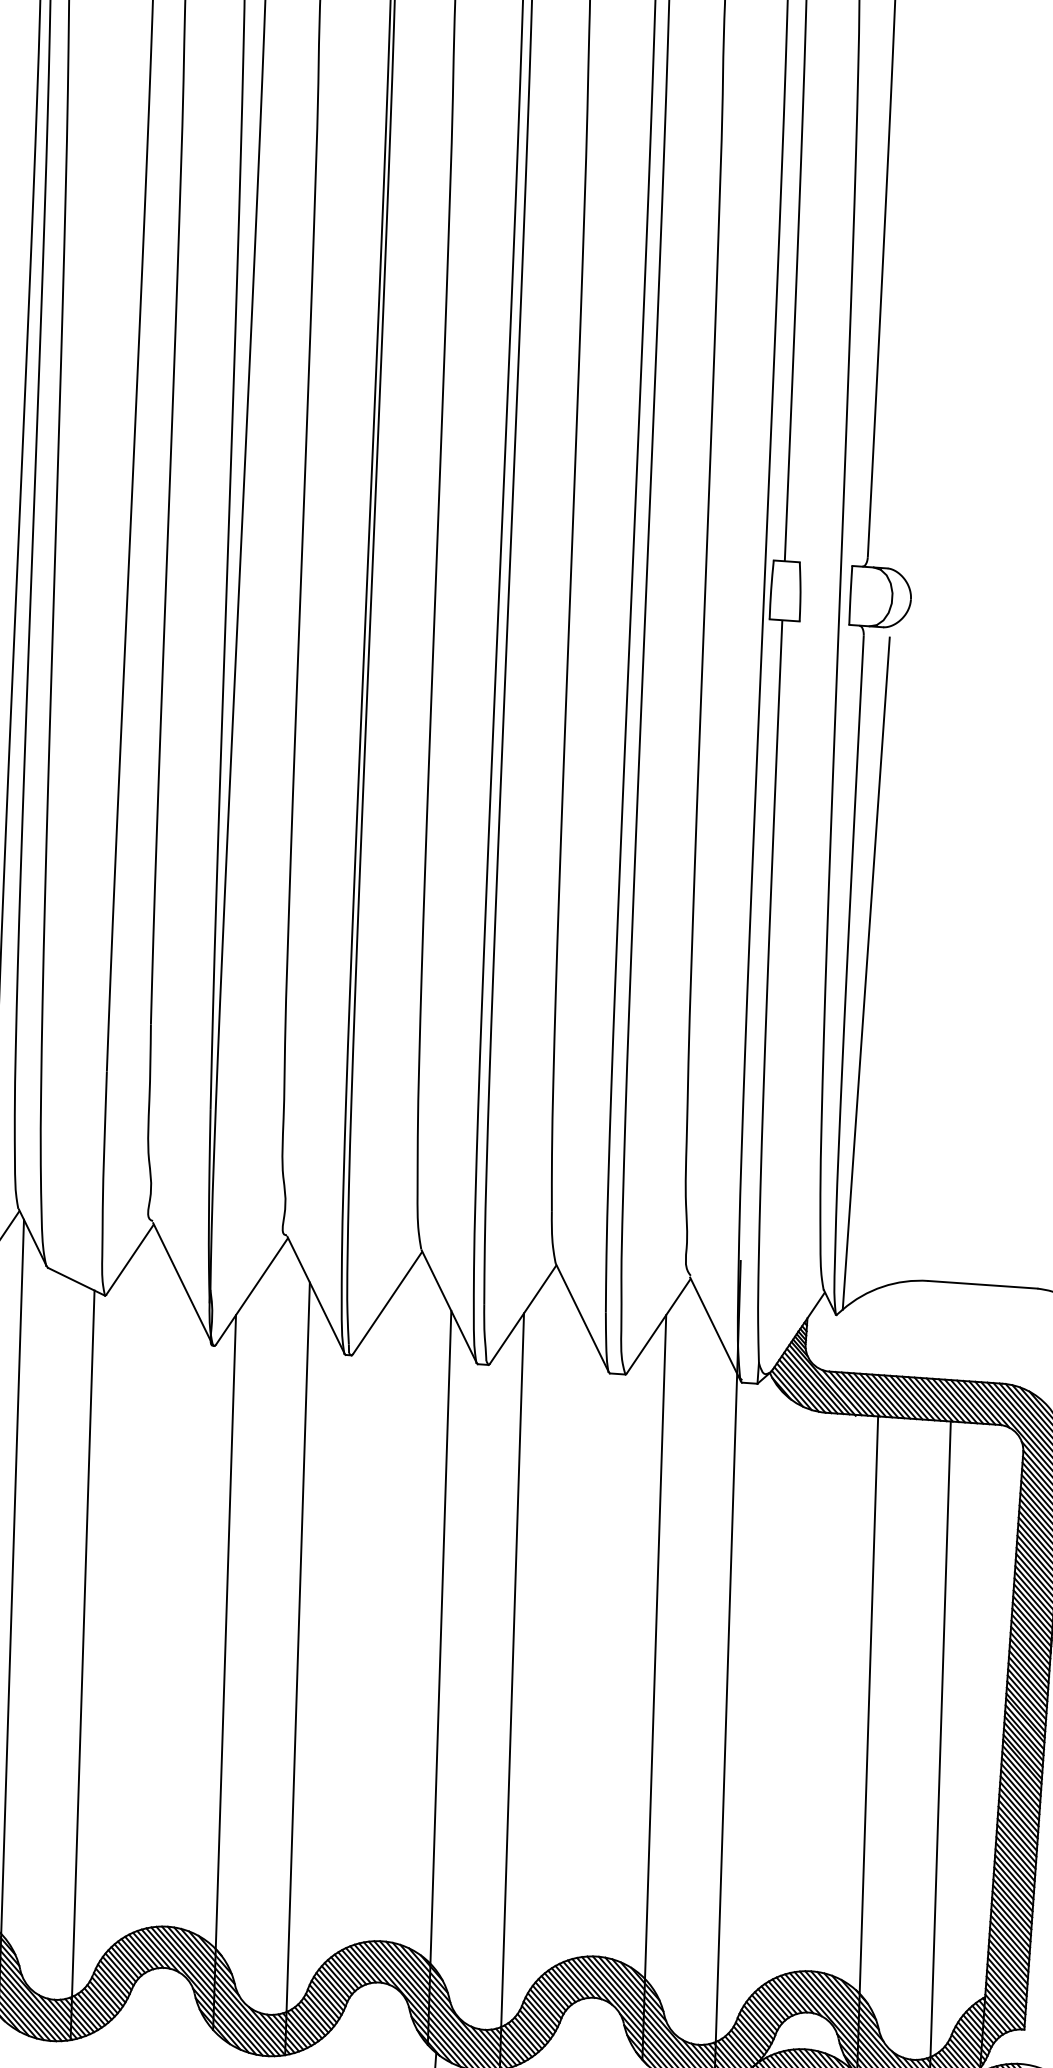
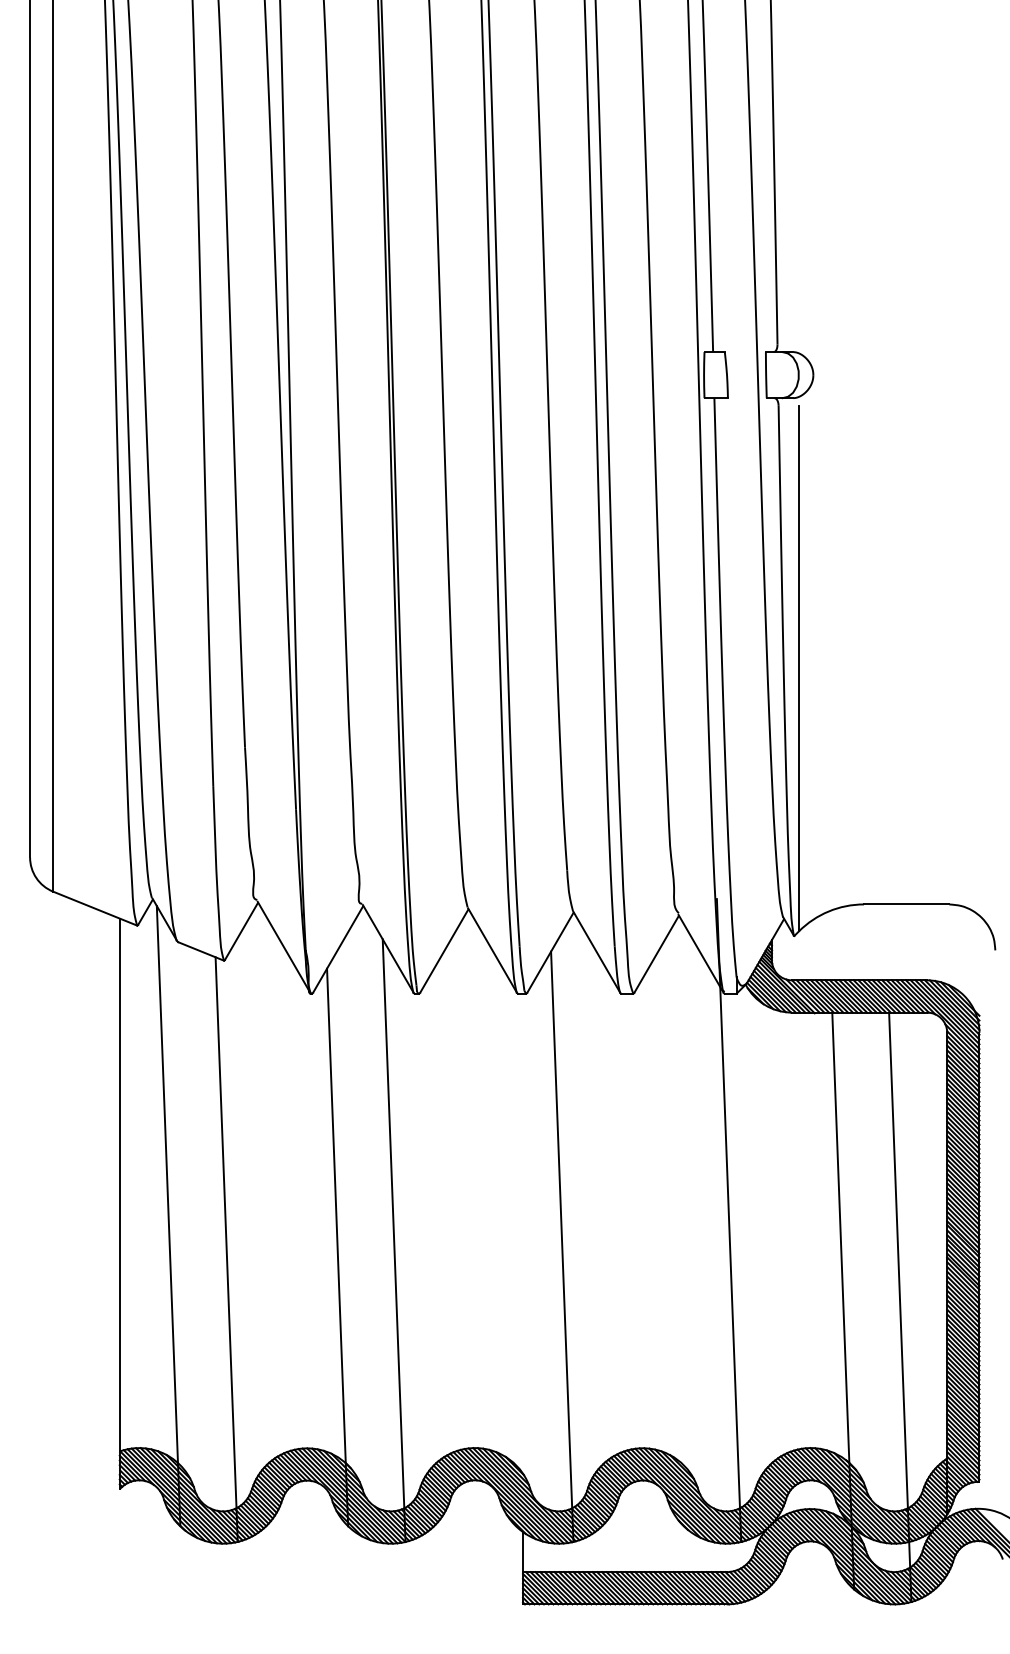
line: (439, 1677) -> (505, 1239), removed
line: (653, 1687) -> (672, 1235), removed

